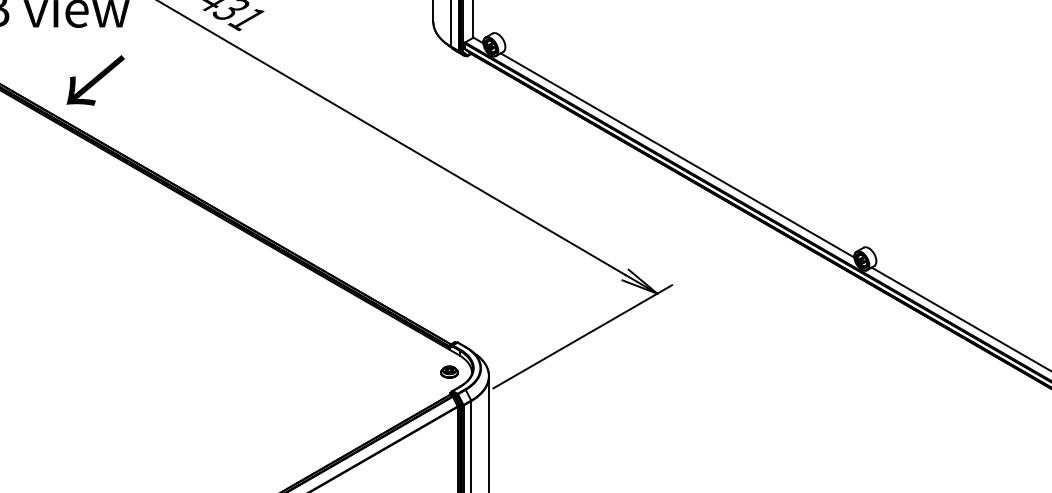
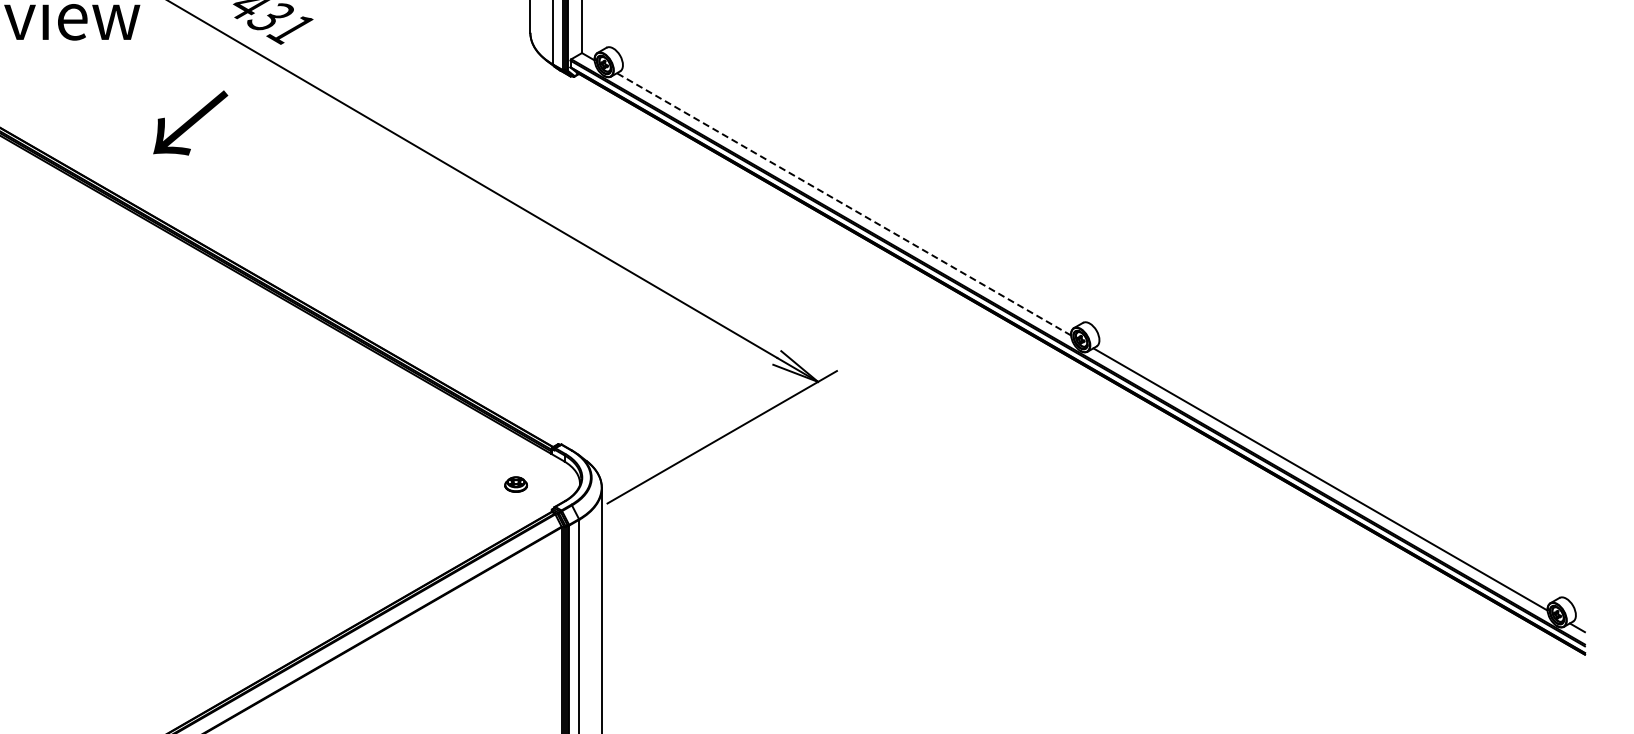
text: (95, 80) -> (190, 122), moved
line: (677, 155) -> (843, 204), solid -> dashed
part: (449, 372) -> (516, 484), moved

